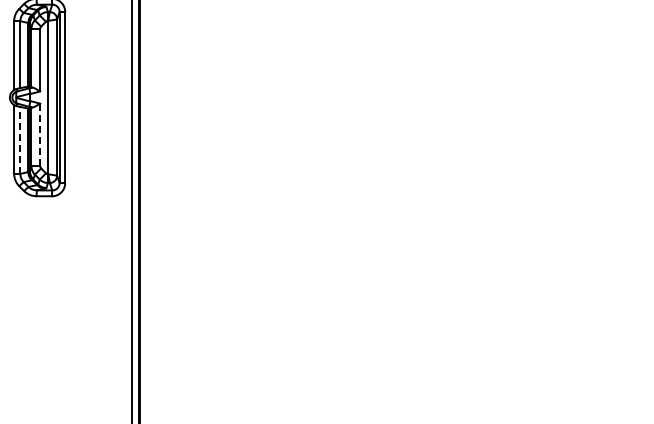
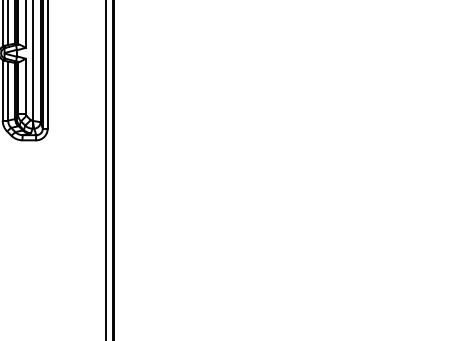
line: (40, 135) -> (25, 86), dashed -> solid
line: (20, 139) -> (8, 90), dashed -> solid

